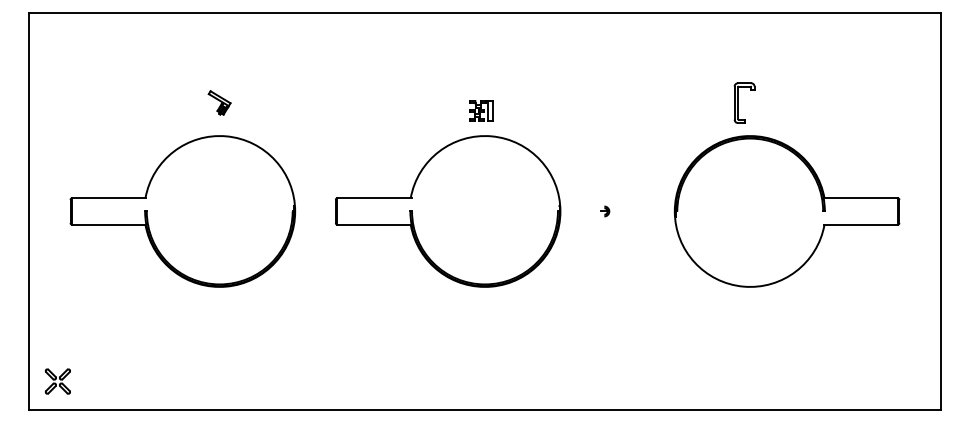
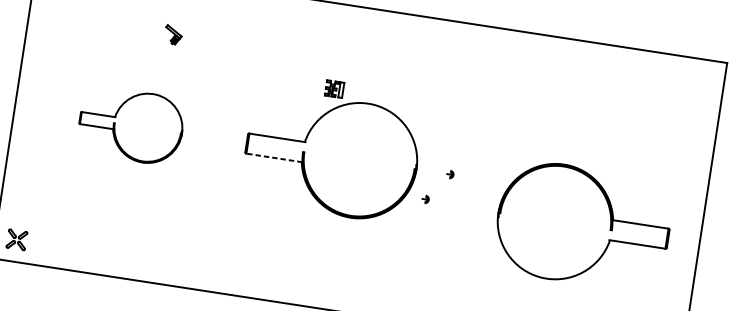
part: (219, 102) -> (173, 34), moved
part: (744, 102) -> (568, 108), removed
part: (481, 110) -> (334, 88), moved
part: (182, 211) -> (130, 125), size x0.6
part: (786, 211) -> (582, 225), moved
line: (374, 224) -> (274, 157), solid -> dashed
part: (578, 248) -> (425, 199), added

